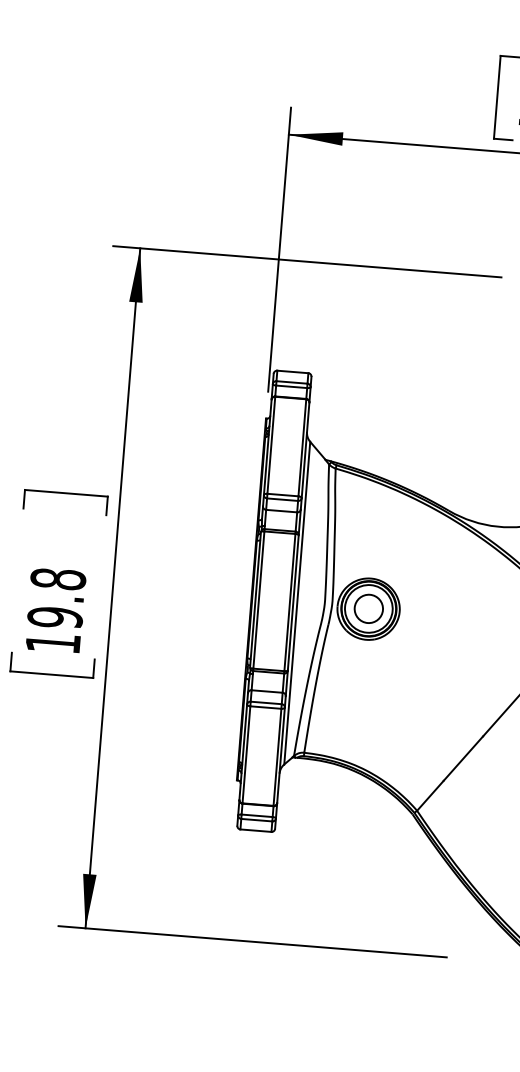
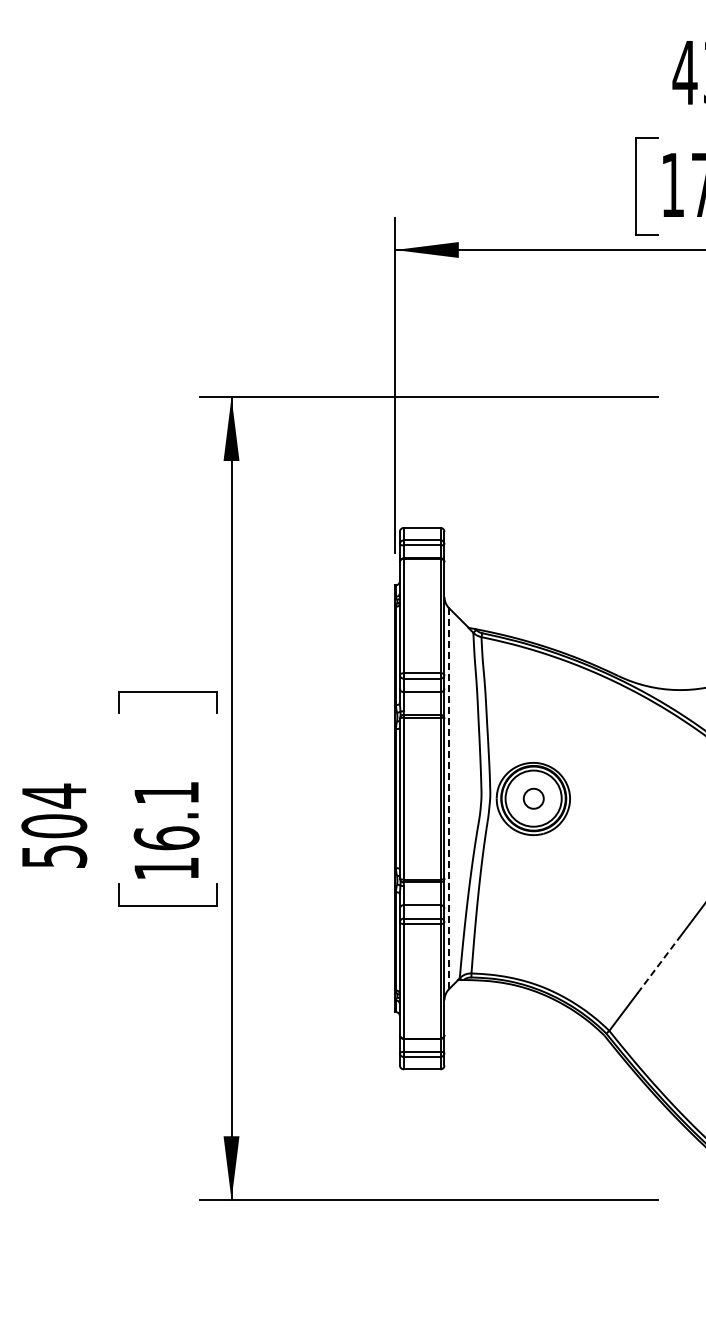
text: (56, 598) -> (166, 815), 19.8 -> 16.1
line: (297, 603) -> (449, 799), solid -> dashed
circle: (368, 608) -> (533, 798), size x0.6
line: (463, 758) -> (658, 965), solid -> dashed

